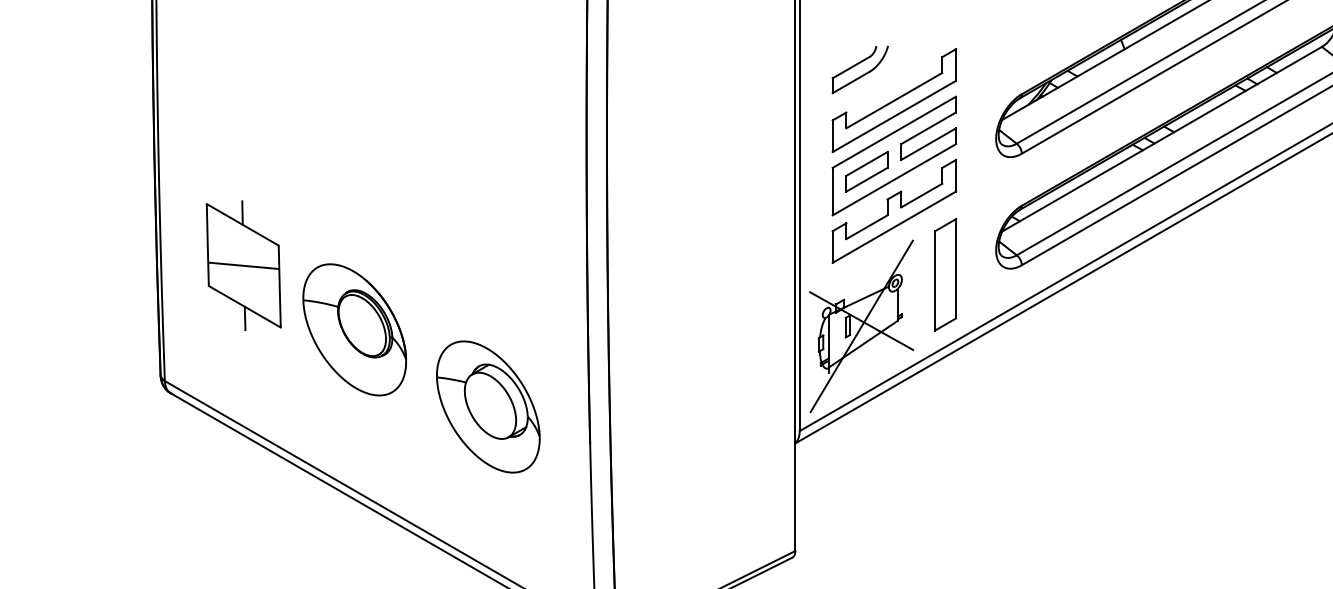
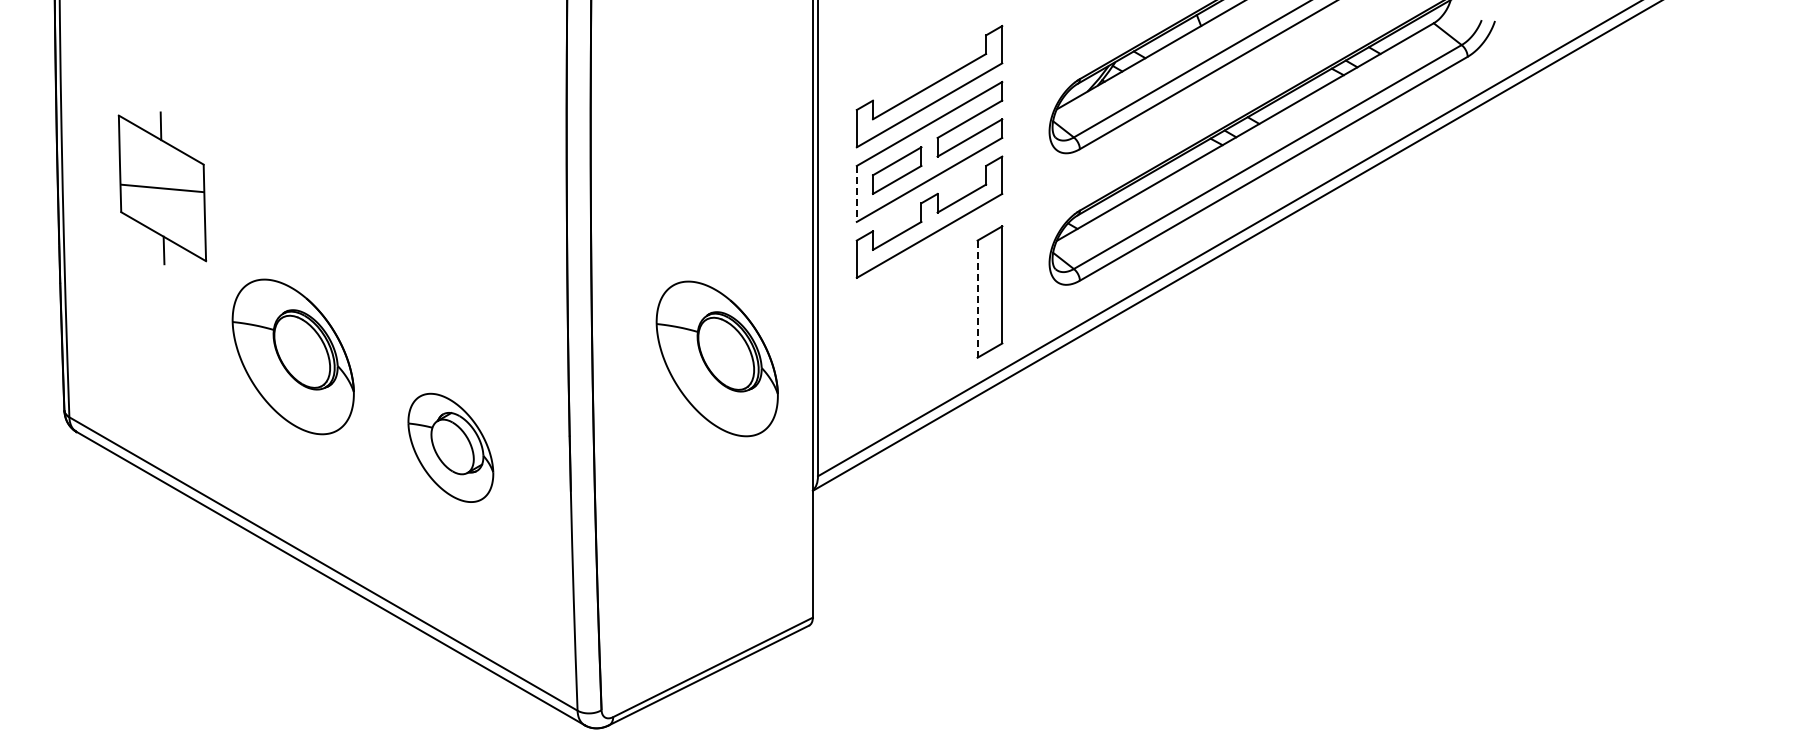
part: (857, 64) -> (886, 44), removed
line: (832, 191) -> (856, 193), solid -> dashed
part: (243, 265) -> (162, 188), moved
line: (935, 281) -> (977, 299), solid -> dashed
part: (861, 326) -> (890, 352), removed
part: (713, 331) -> (716, 358), added
part: (488, 406) -> (450, 447), size x0.7

